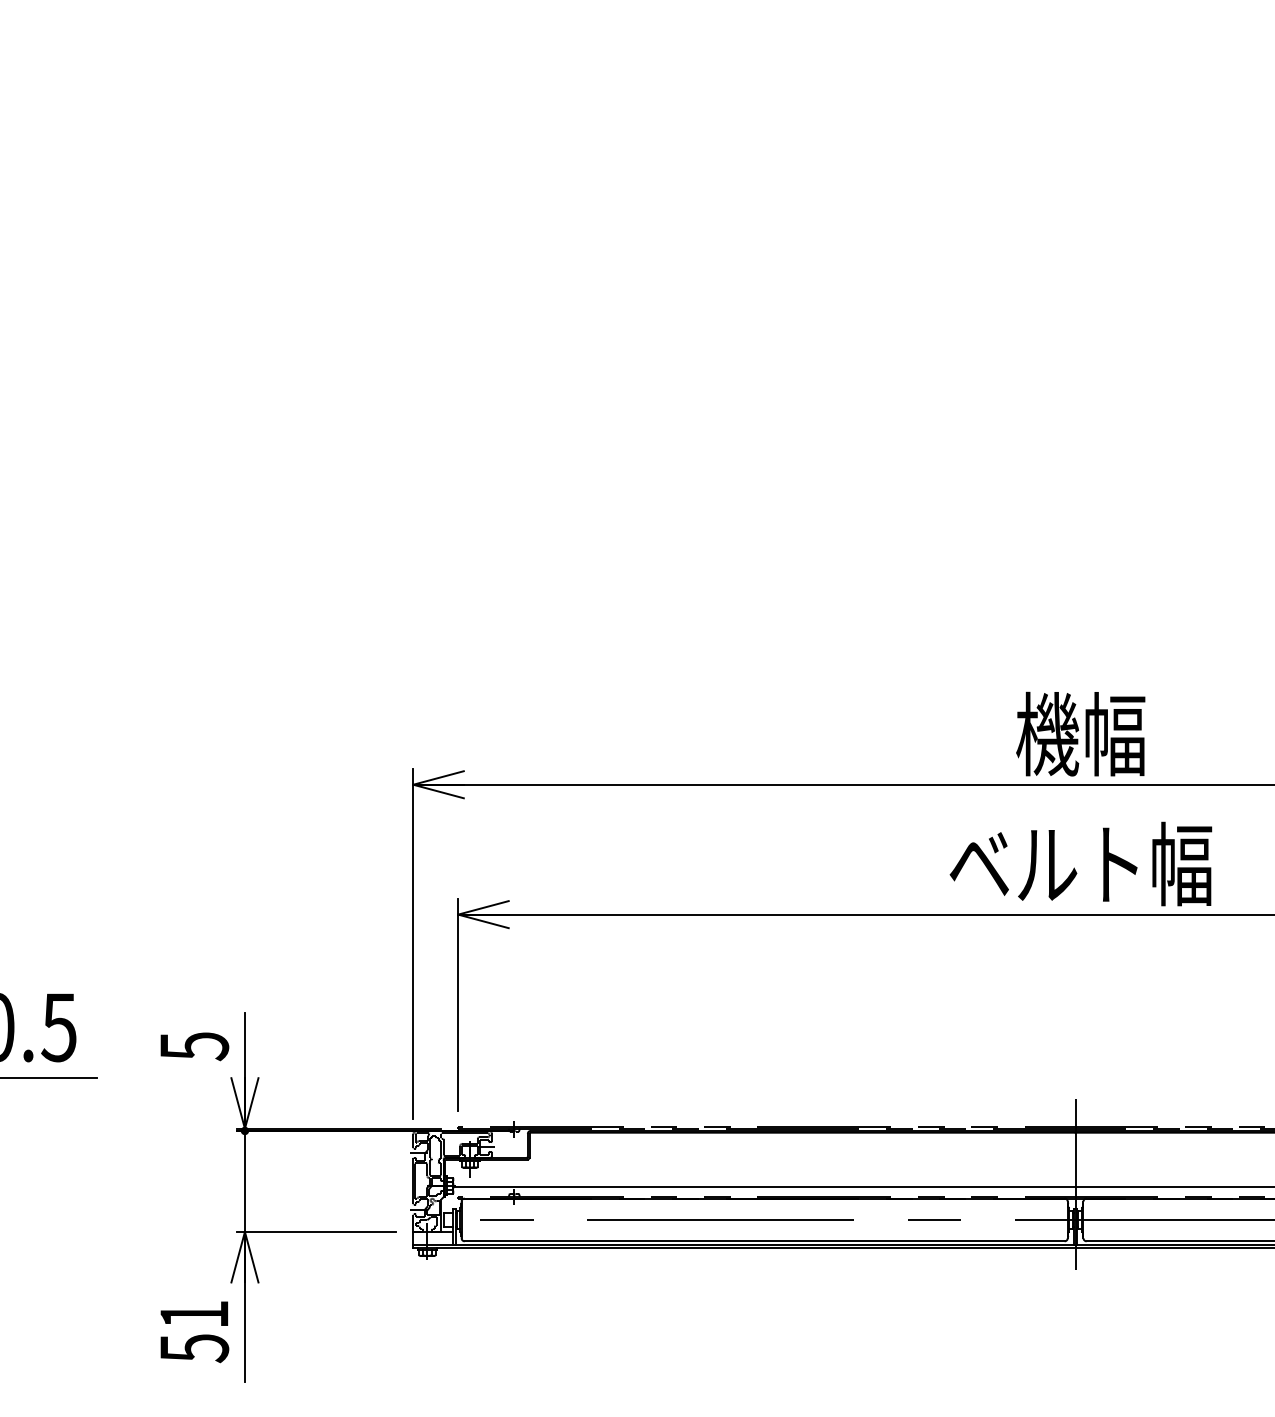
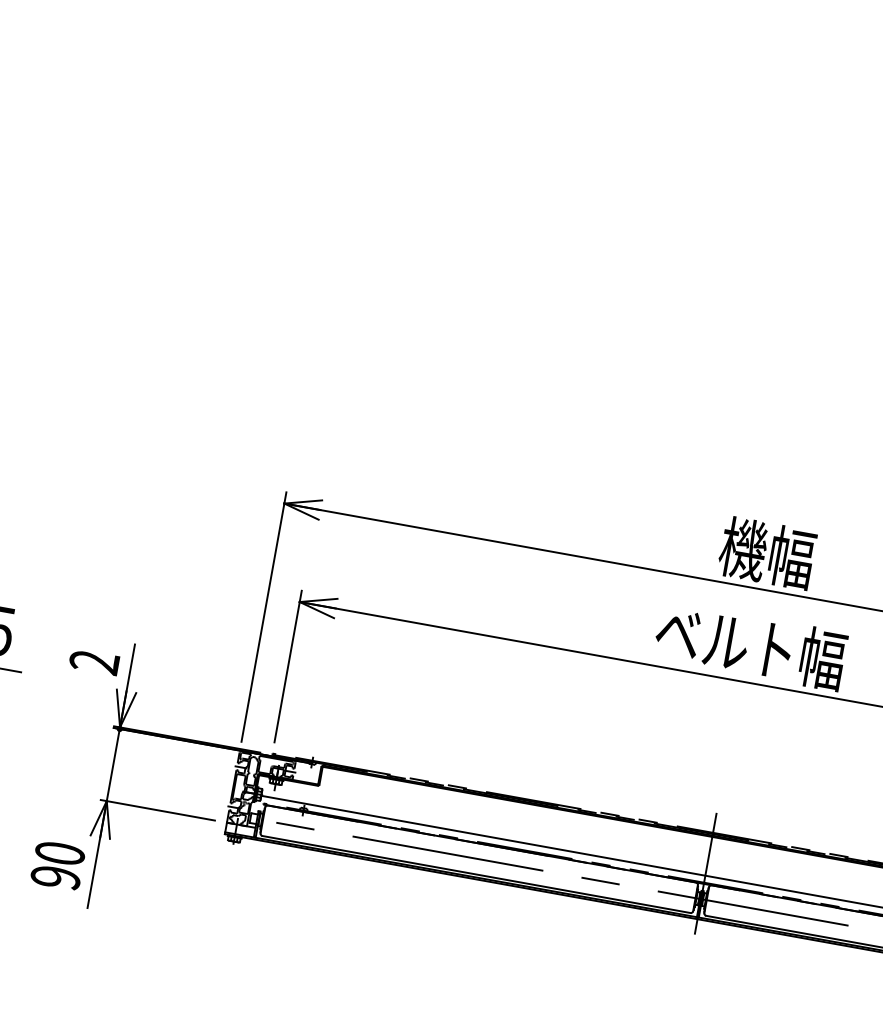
text: (194, 1046) -> (94, 662), 5 -> 2
text: (194, 1331) -> (58, 865), 51 -> 90

